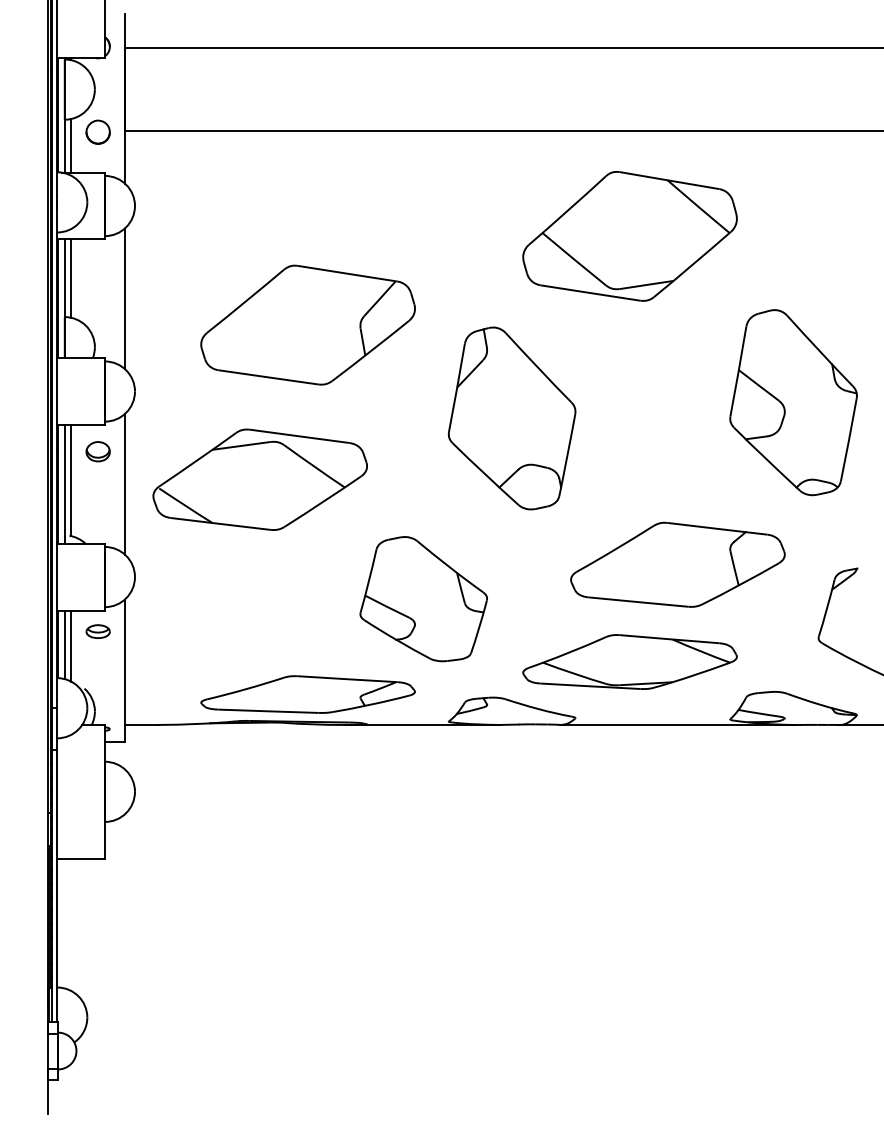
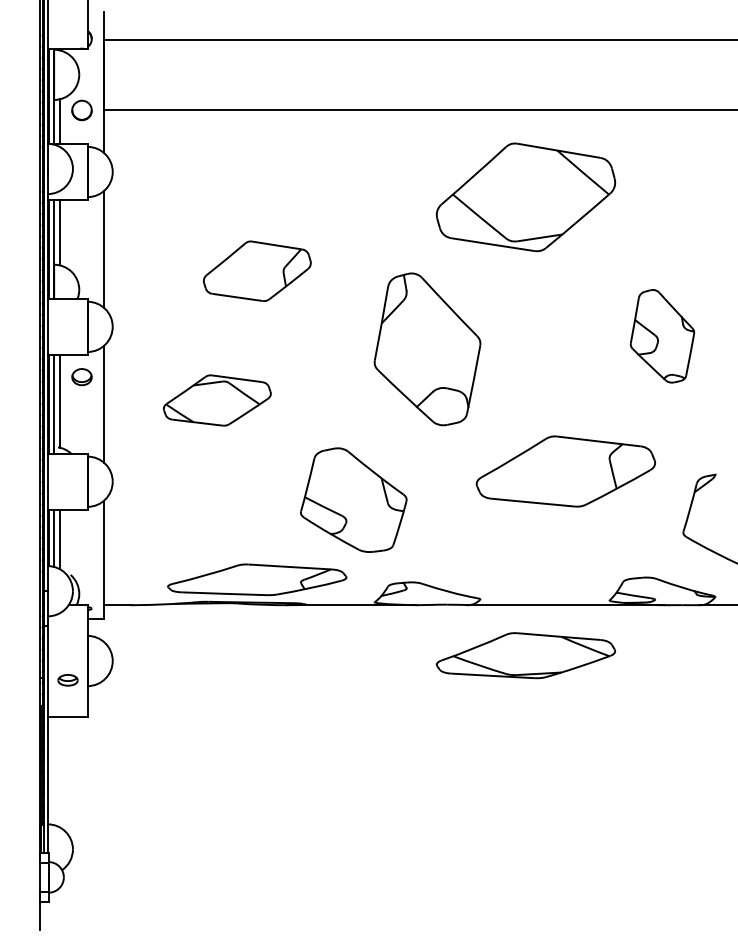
part: (308, 323) -> (257, 270), size x0.6
part: (793, 403) -> (662, 336), size x0.6
part: (260, 479) -> (217, 400), size x0.6
part: (97, 631) -> (67, 680), moved
part: (629, 661) -> (525, 655), moved

